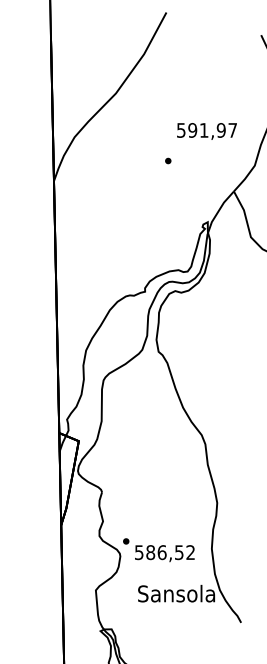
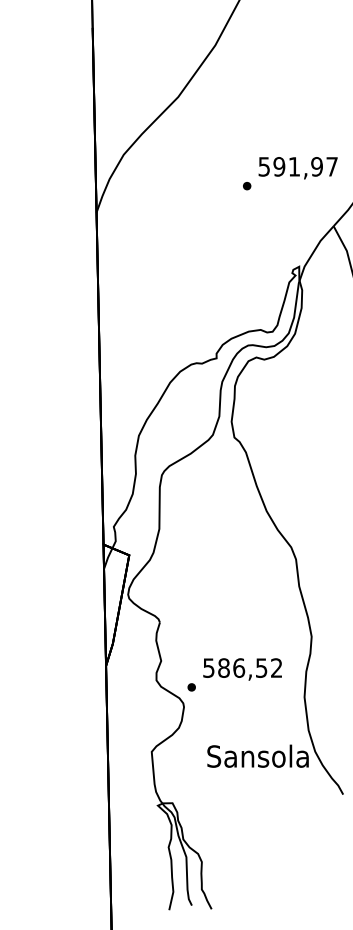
text: (206, 131) -> (297, 168), moved
text: (164, 553) -> (242, 669), moved

